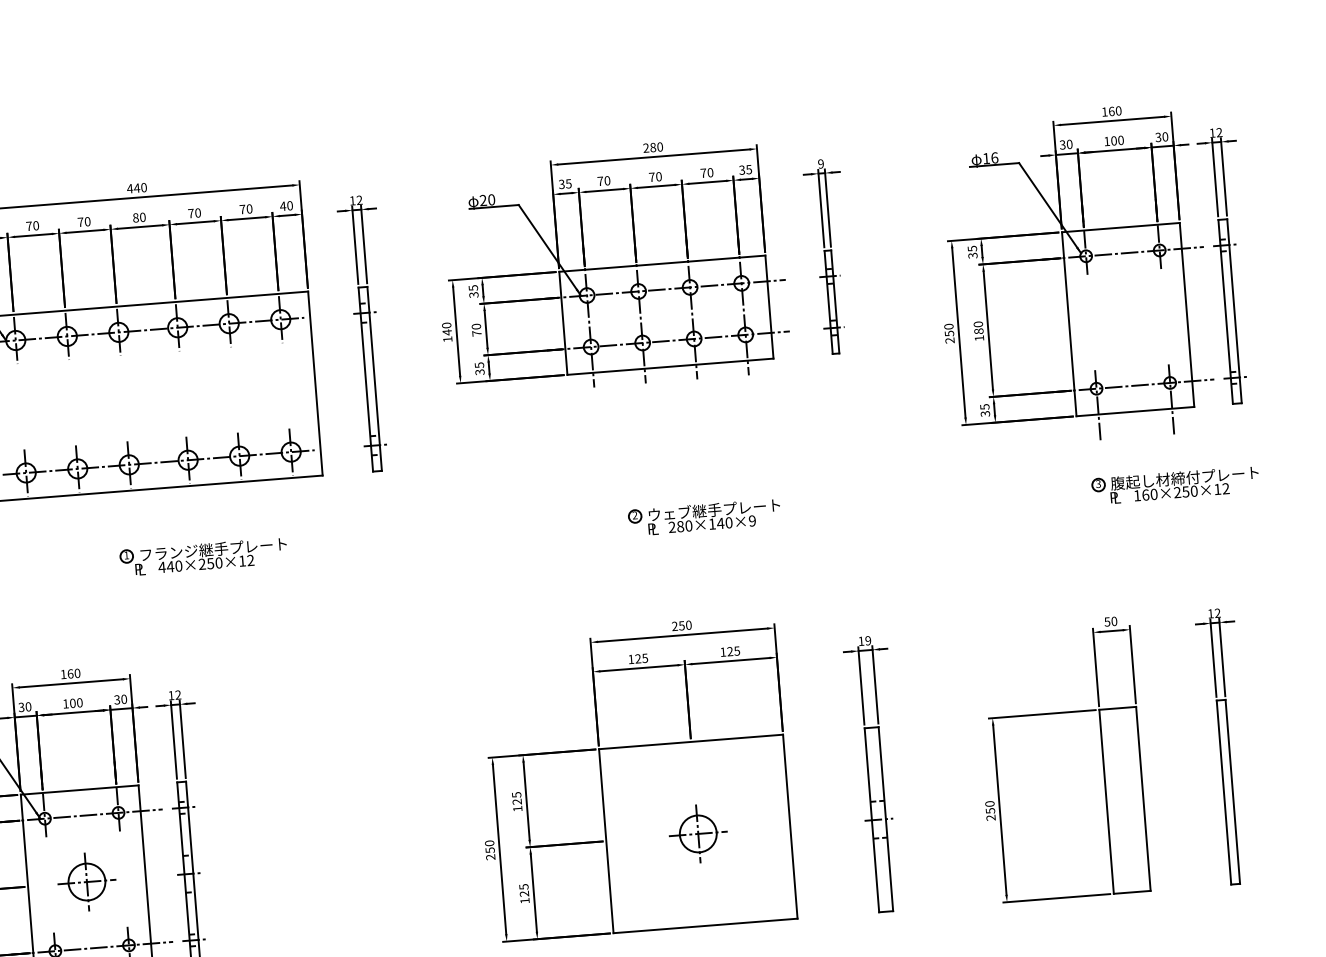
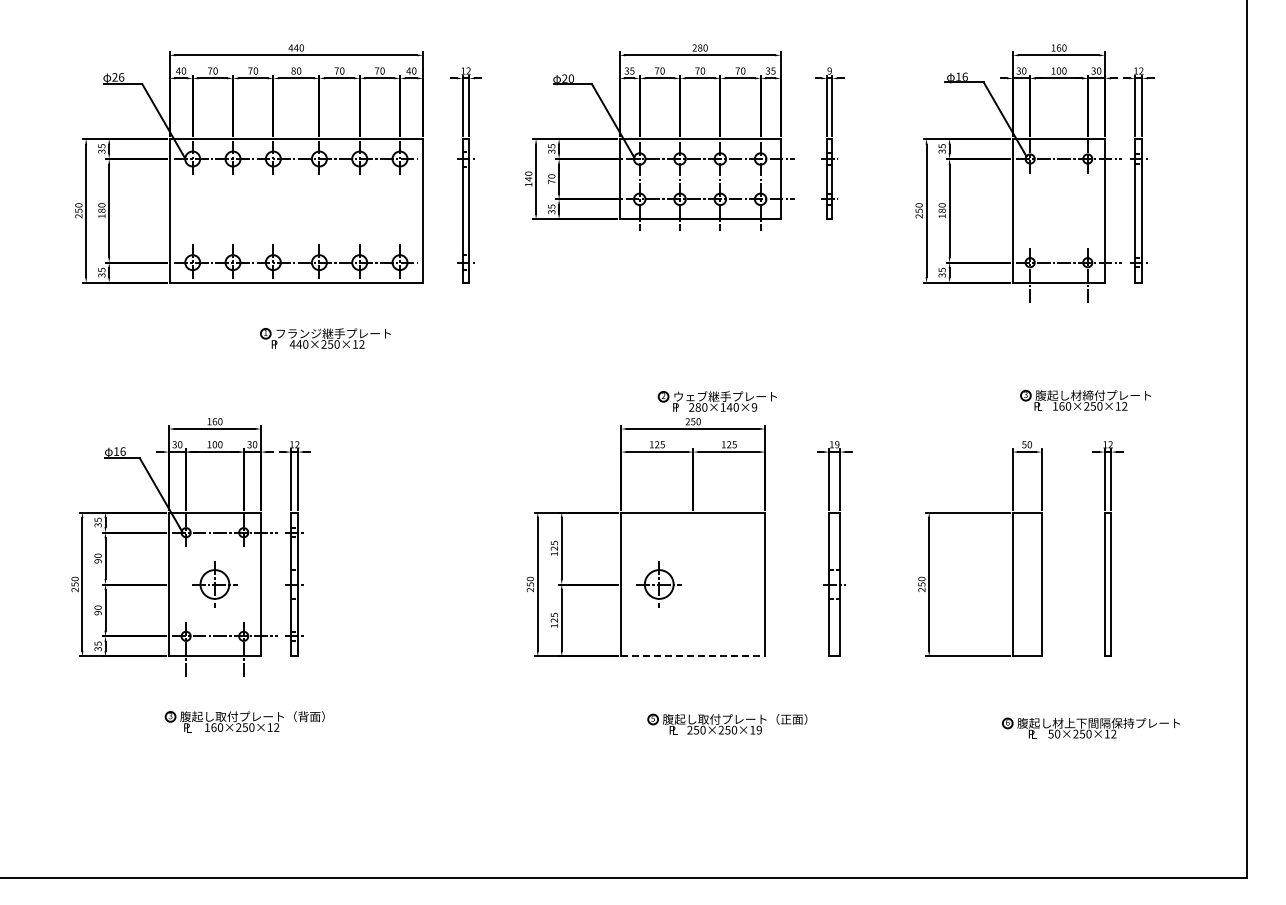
part: (1175, 483) -> (1085, 399), moved
part: (703, 517) -> (716, 401), moved
part: (697, 834) -> (658, 584), moved
line: (705, 925) -> (693, 656), solid -> dashed

